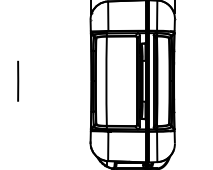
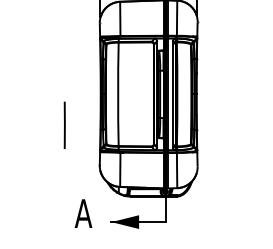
line: (17, 80) -> (64, 124), moved

